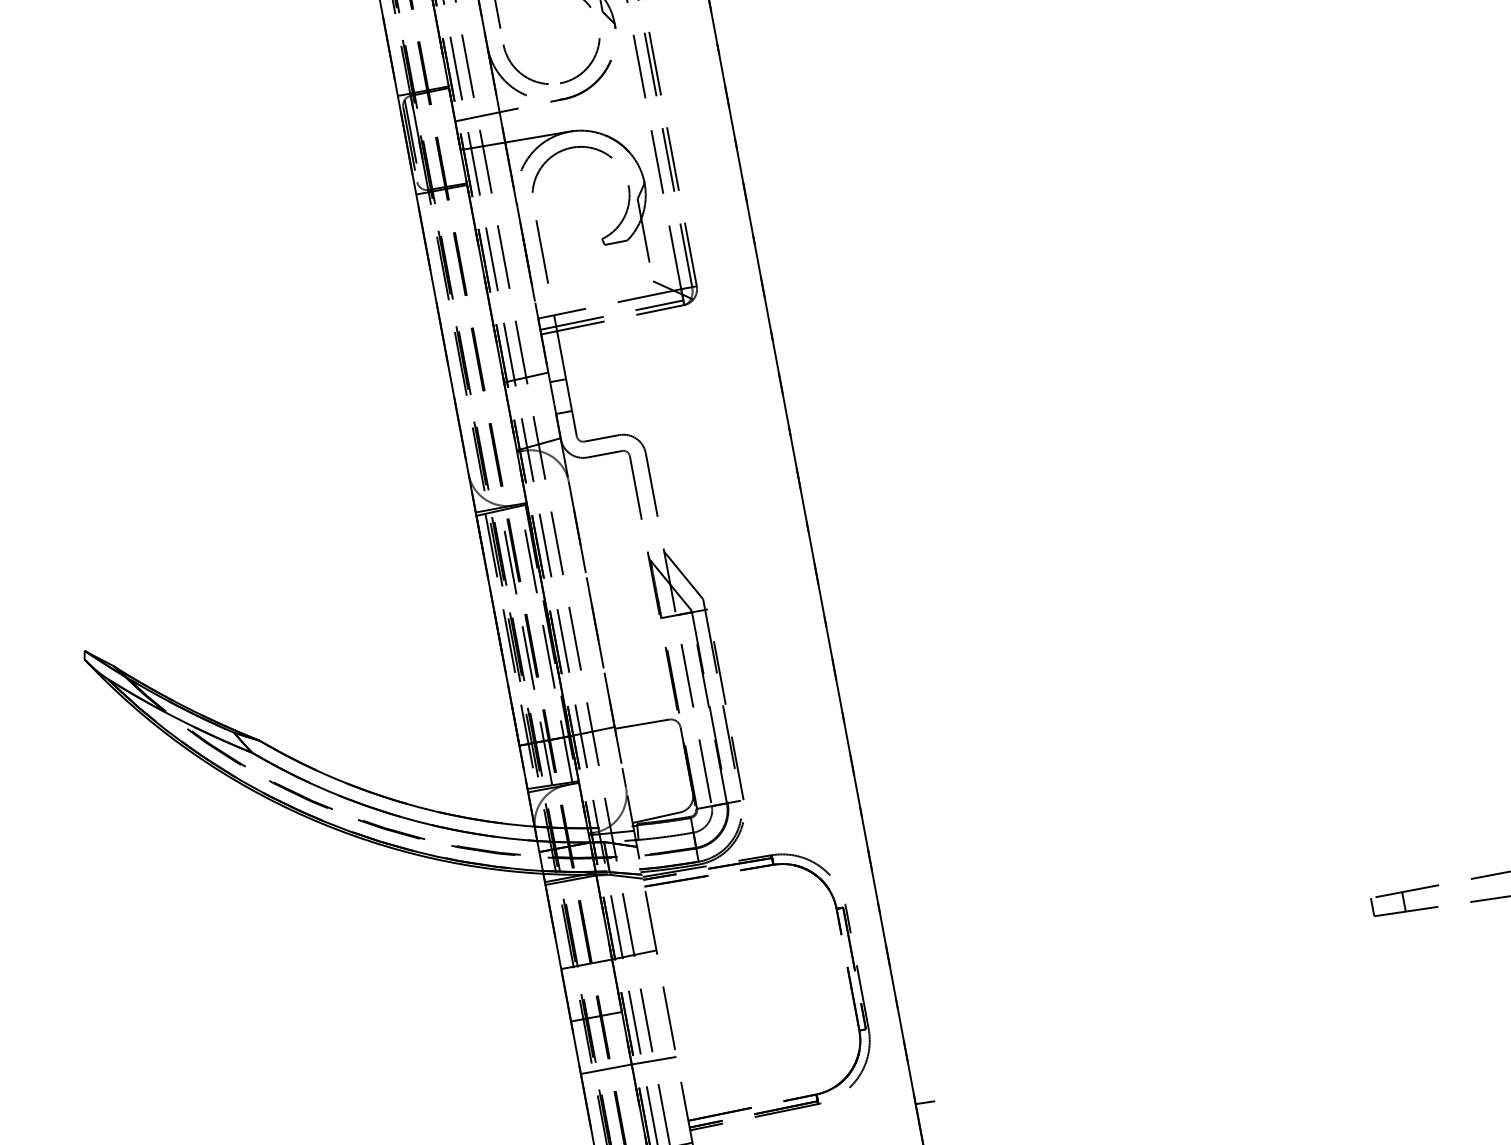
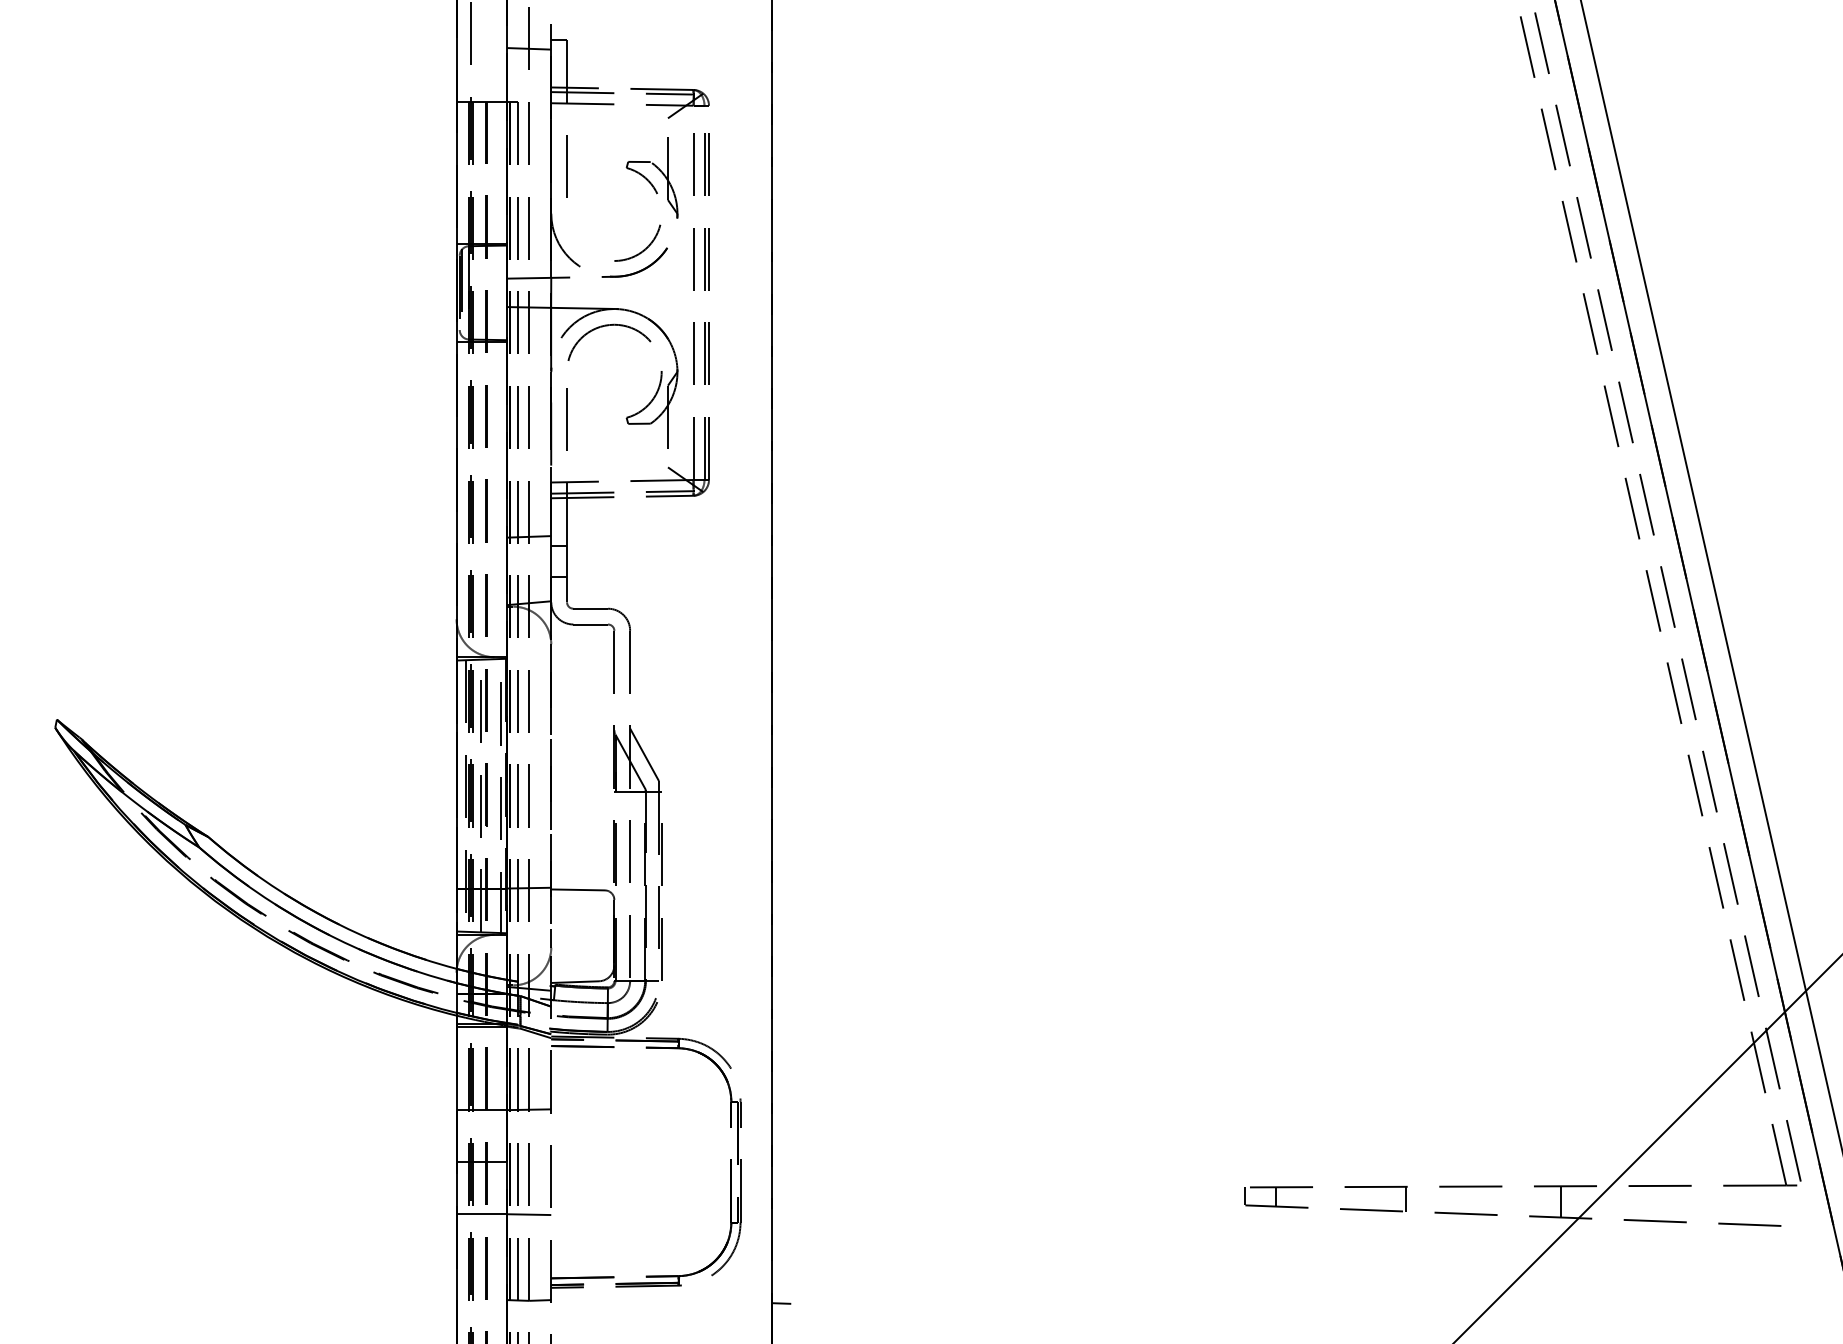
arc: (520, 71) -> (578, 242), removed

